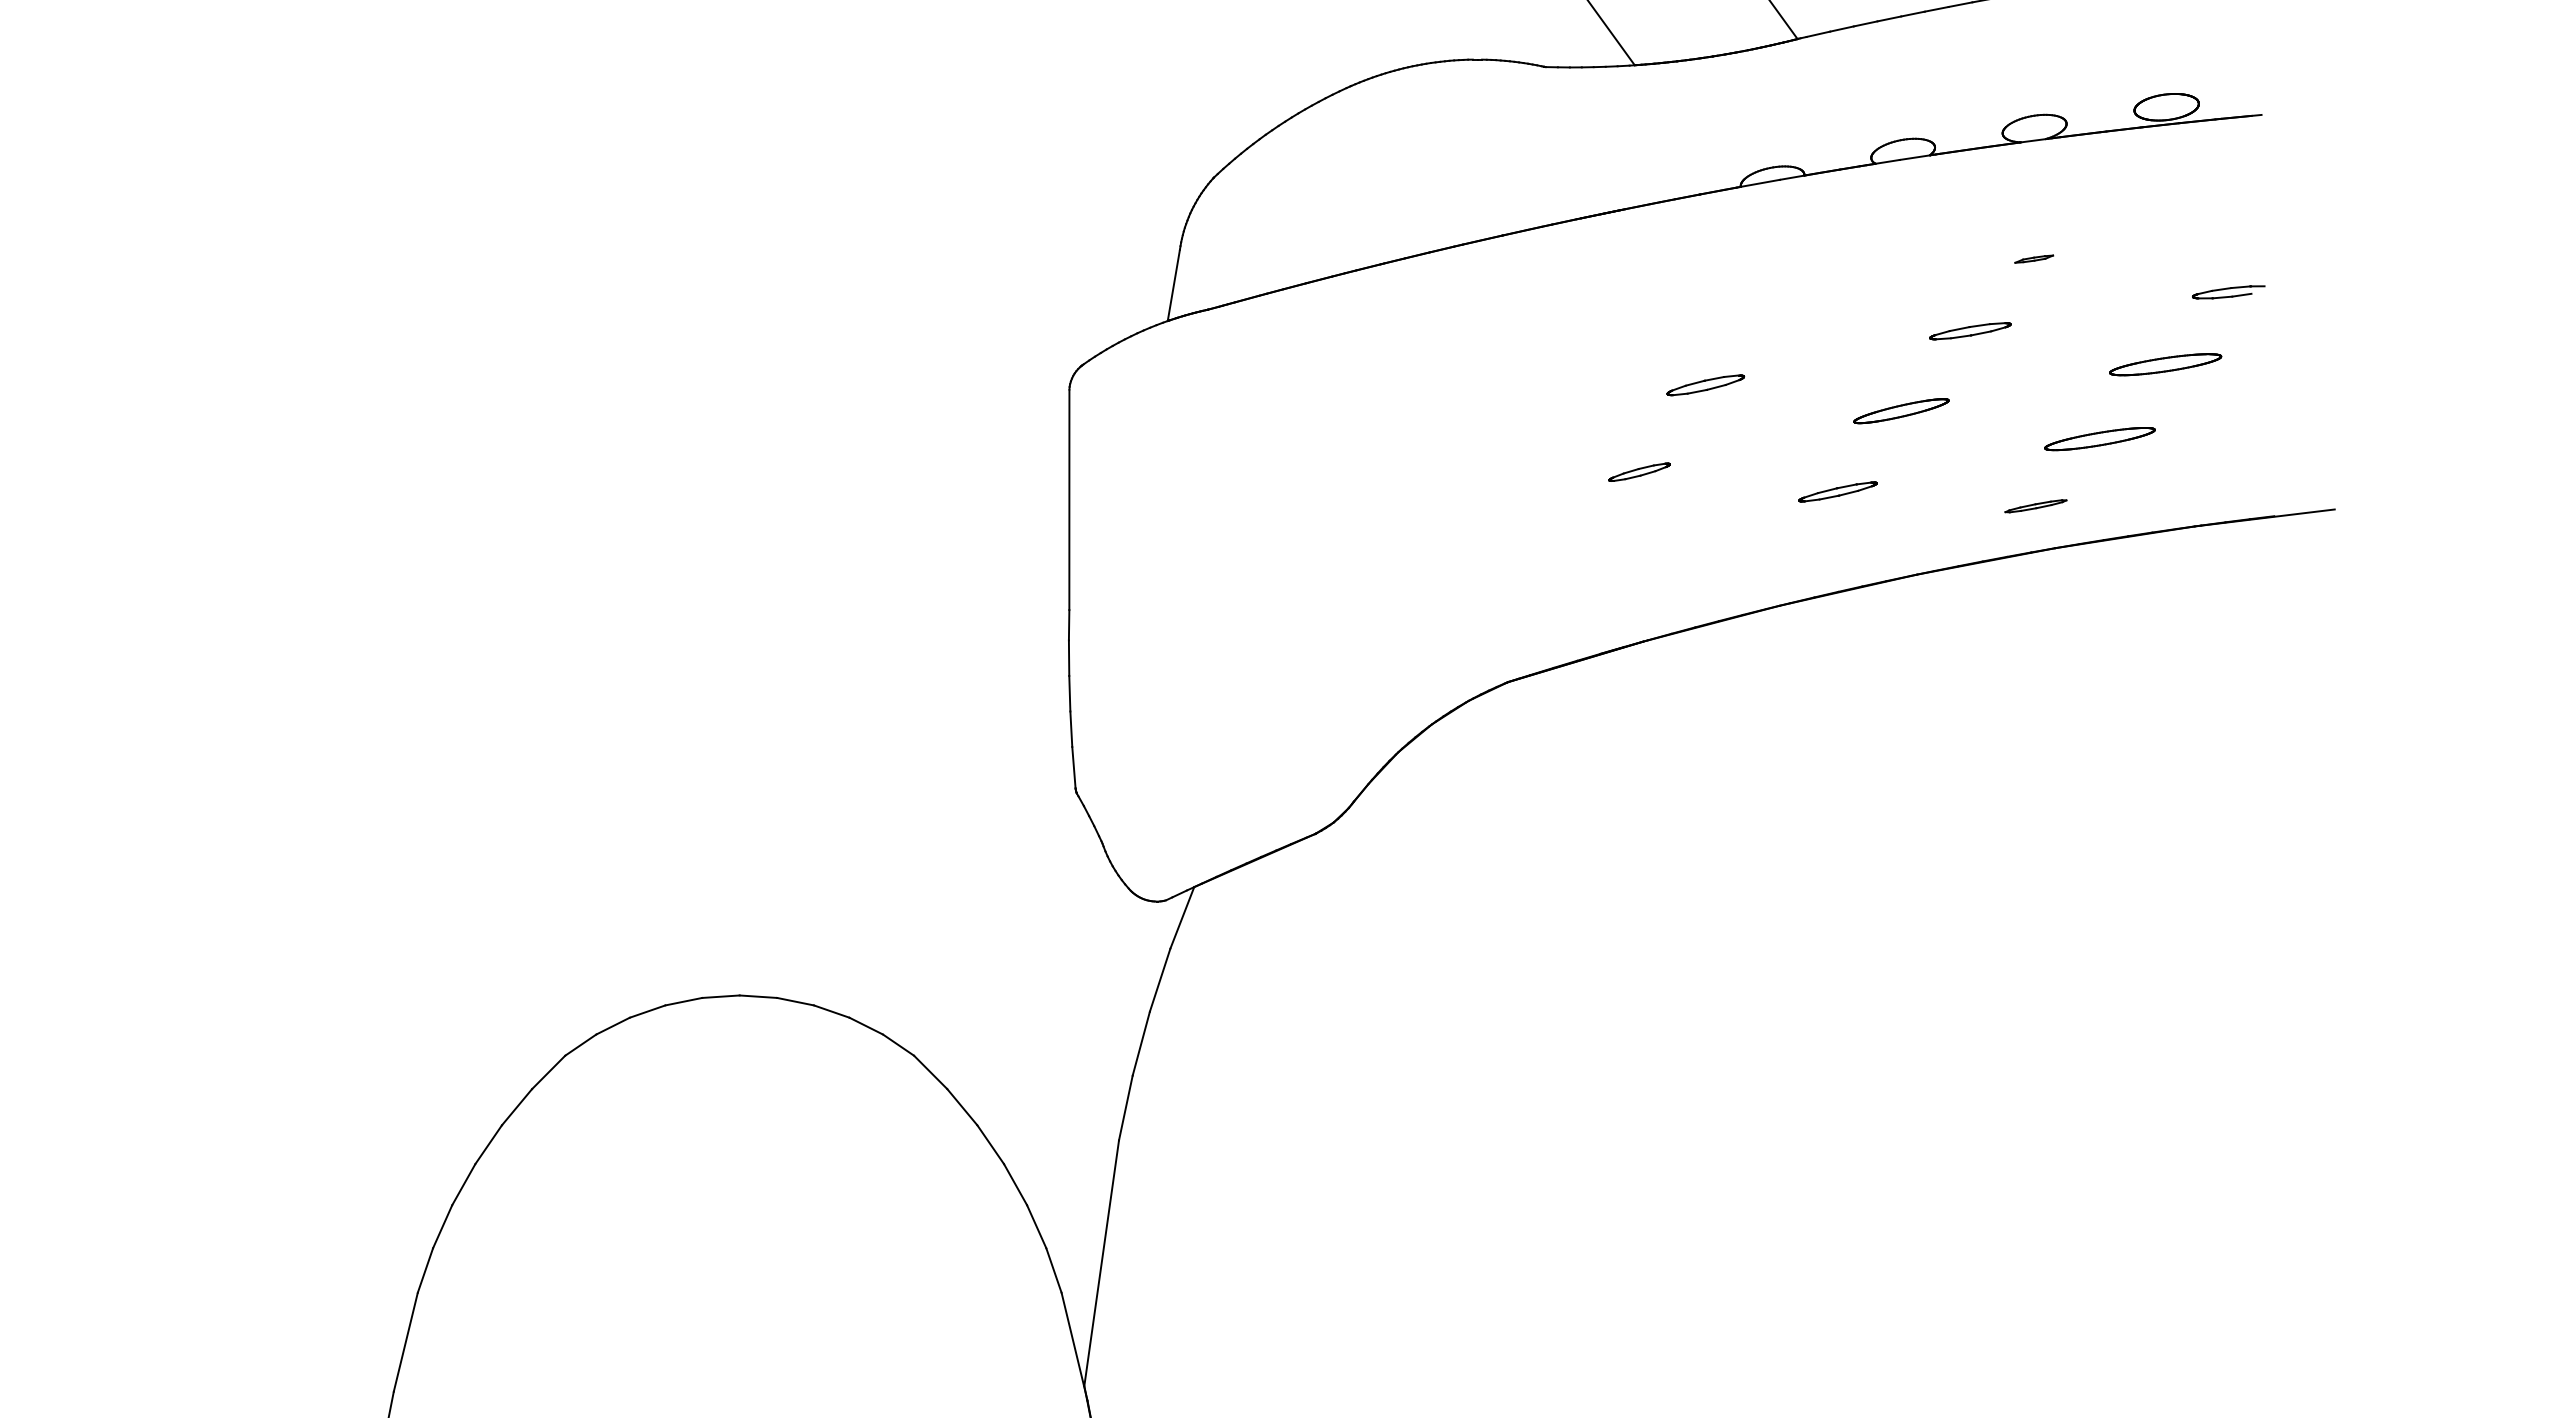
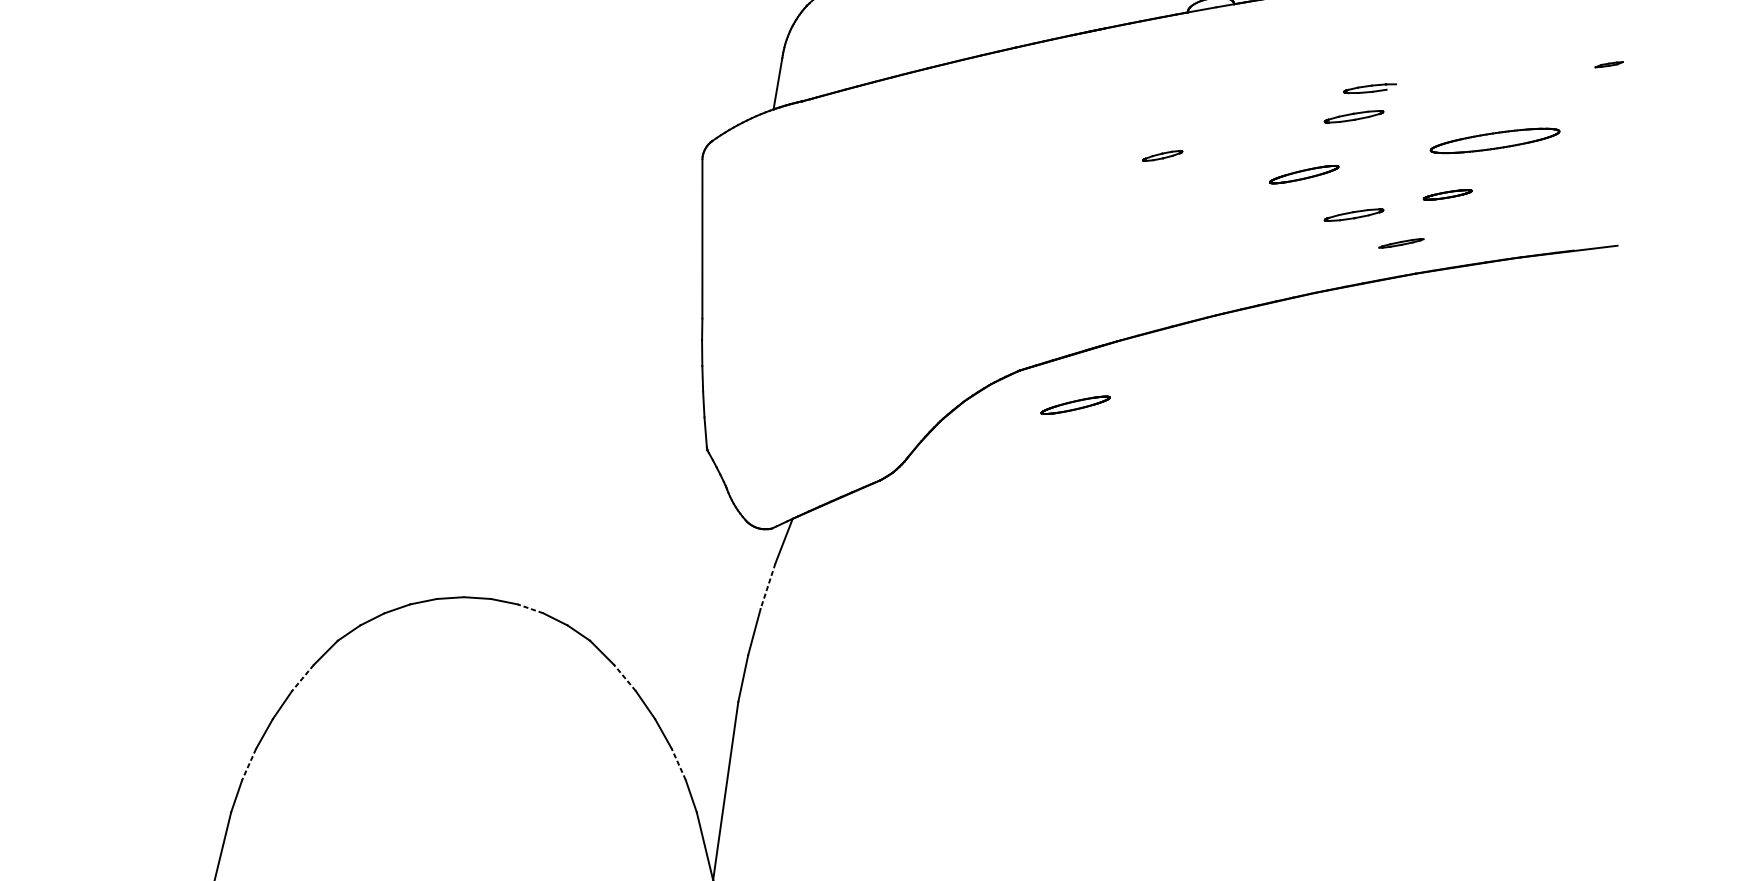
part: (2034, 258) -> (1609, 64), moved
part: (2228, 292) -> (1370, 88), moved
part: (2165, 364) -> (1495, 140), size x1.6
part: (1705, 385) -> (1162, 156), size x0.7
part: (2099, 439) -> (1447, 195), size x0.6
part: (1970, 467) -> (1354, 215), added
part: (1639, 471) -> (1114, 218), removed
part: (1837, 491) -> (1257, 232), removed
part: (1585, 730) -> (1075, 405), added
line: (1159, 980) -> (767, 586), solid -> dashed
line: (831, 1011) -> (530, 608), solid -> dashed
line: (517, 1107) -> (303, 678), solid -> dashed
line: (962, 1107) -> (625, 678), solid -> dashed
line: (442, 1226) -> (249, 764), solid -> dashed
line: (1036, 1226) -> (678, 764), solid -> dashed

